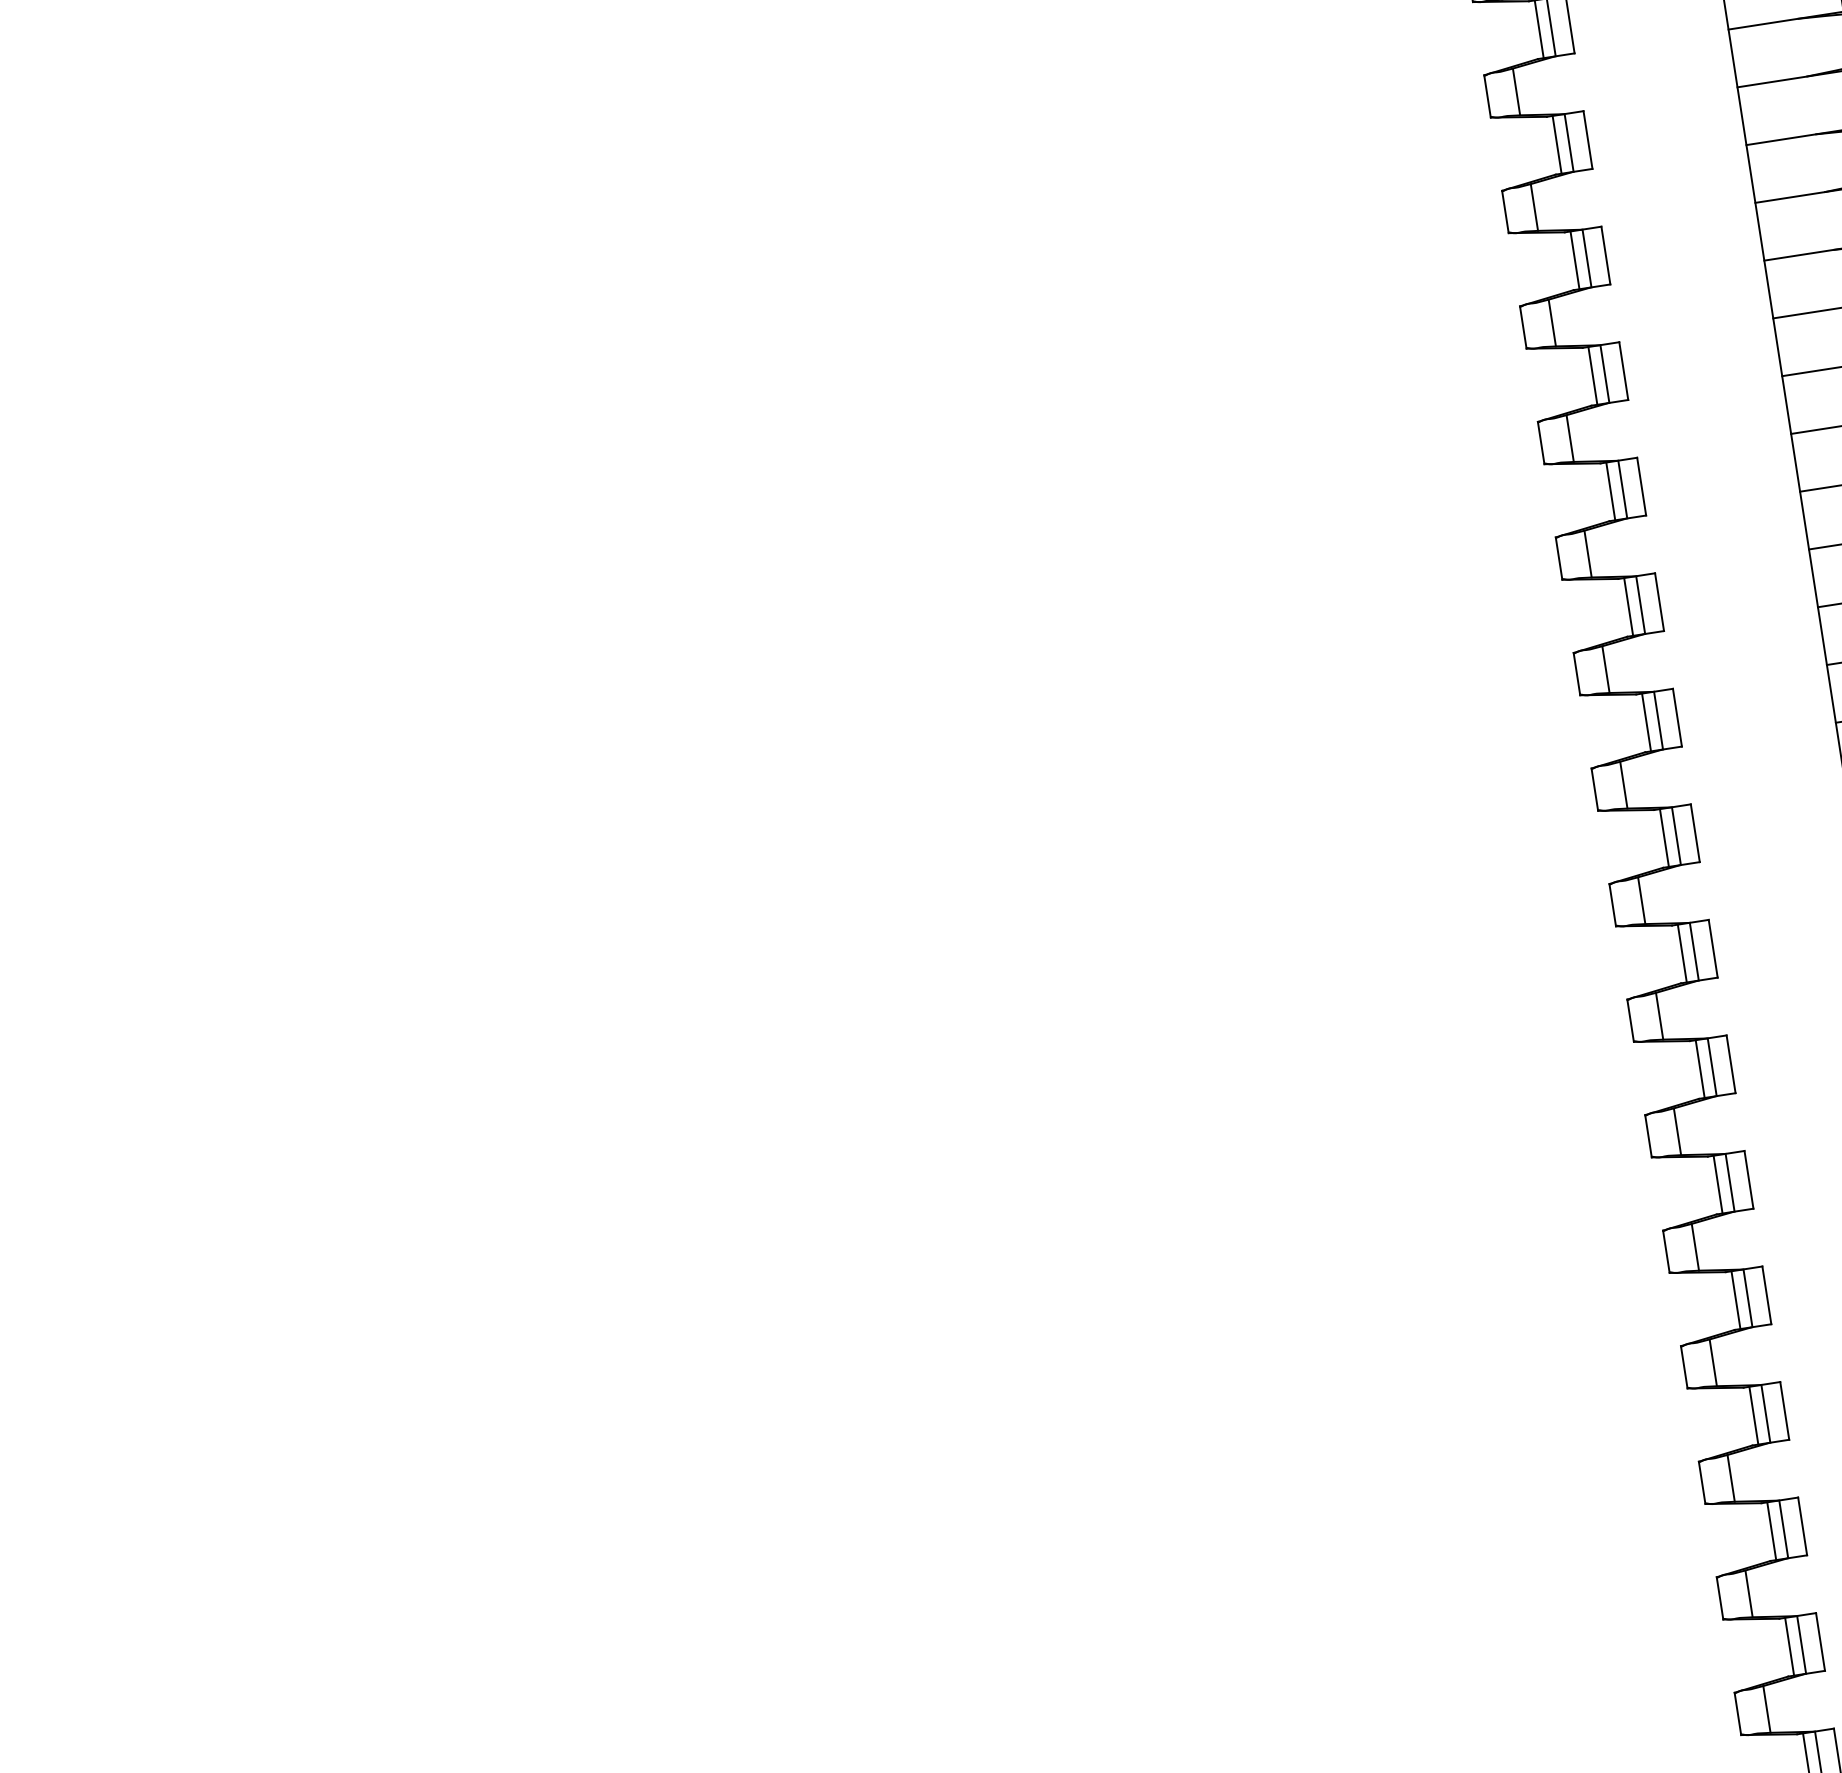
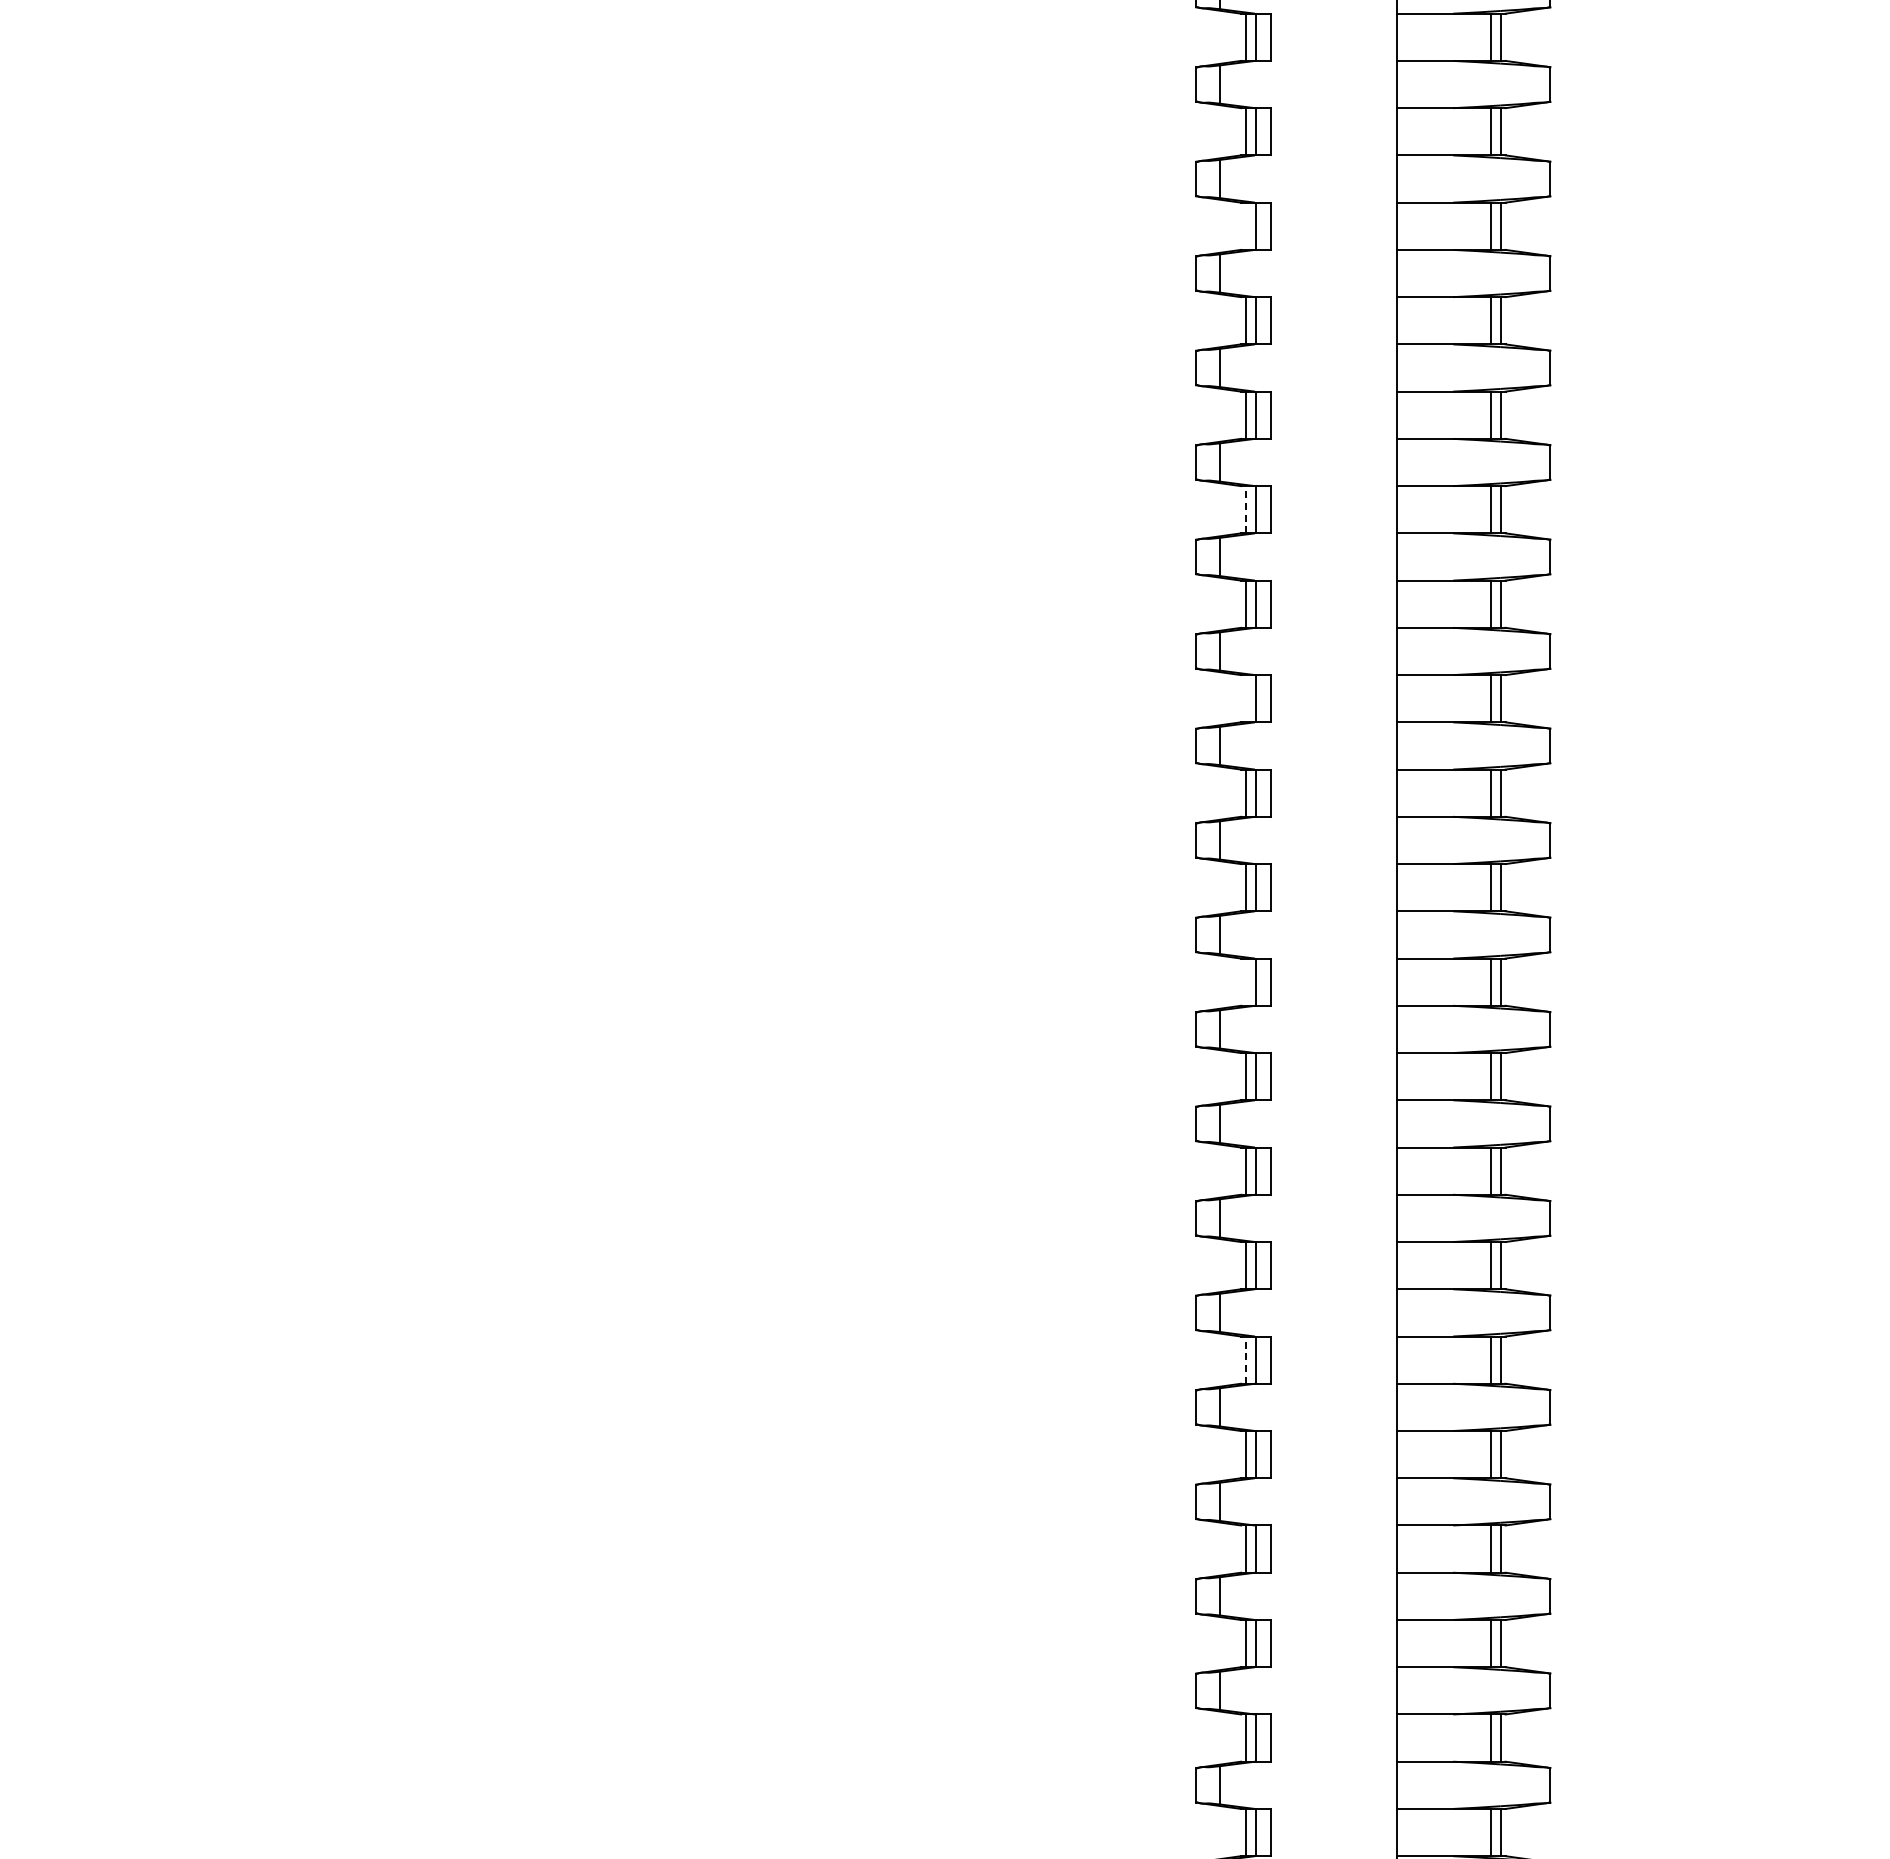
line: (1556, 143) -> (1245, 225), removed
line: (1610, 491) -> (1245, 509), solid -> dashed
line: (1646, 722) -> (1245, 698), removed
line: (1699, 1068) -> (1245, 981), removed
line: (1771, 1531) -> (1245, 1360), solid -> dashed

